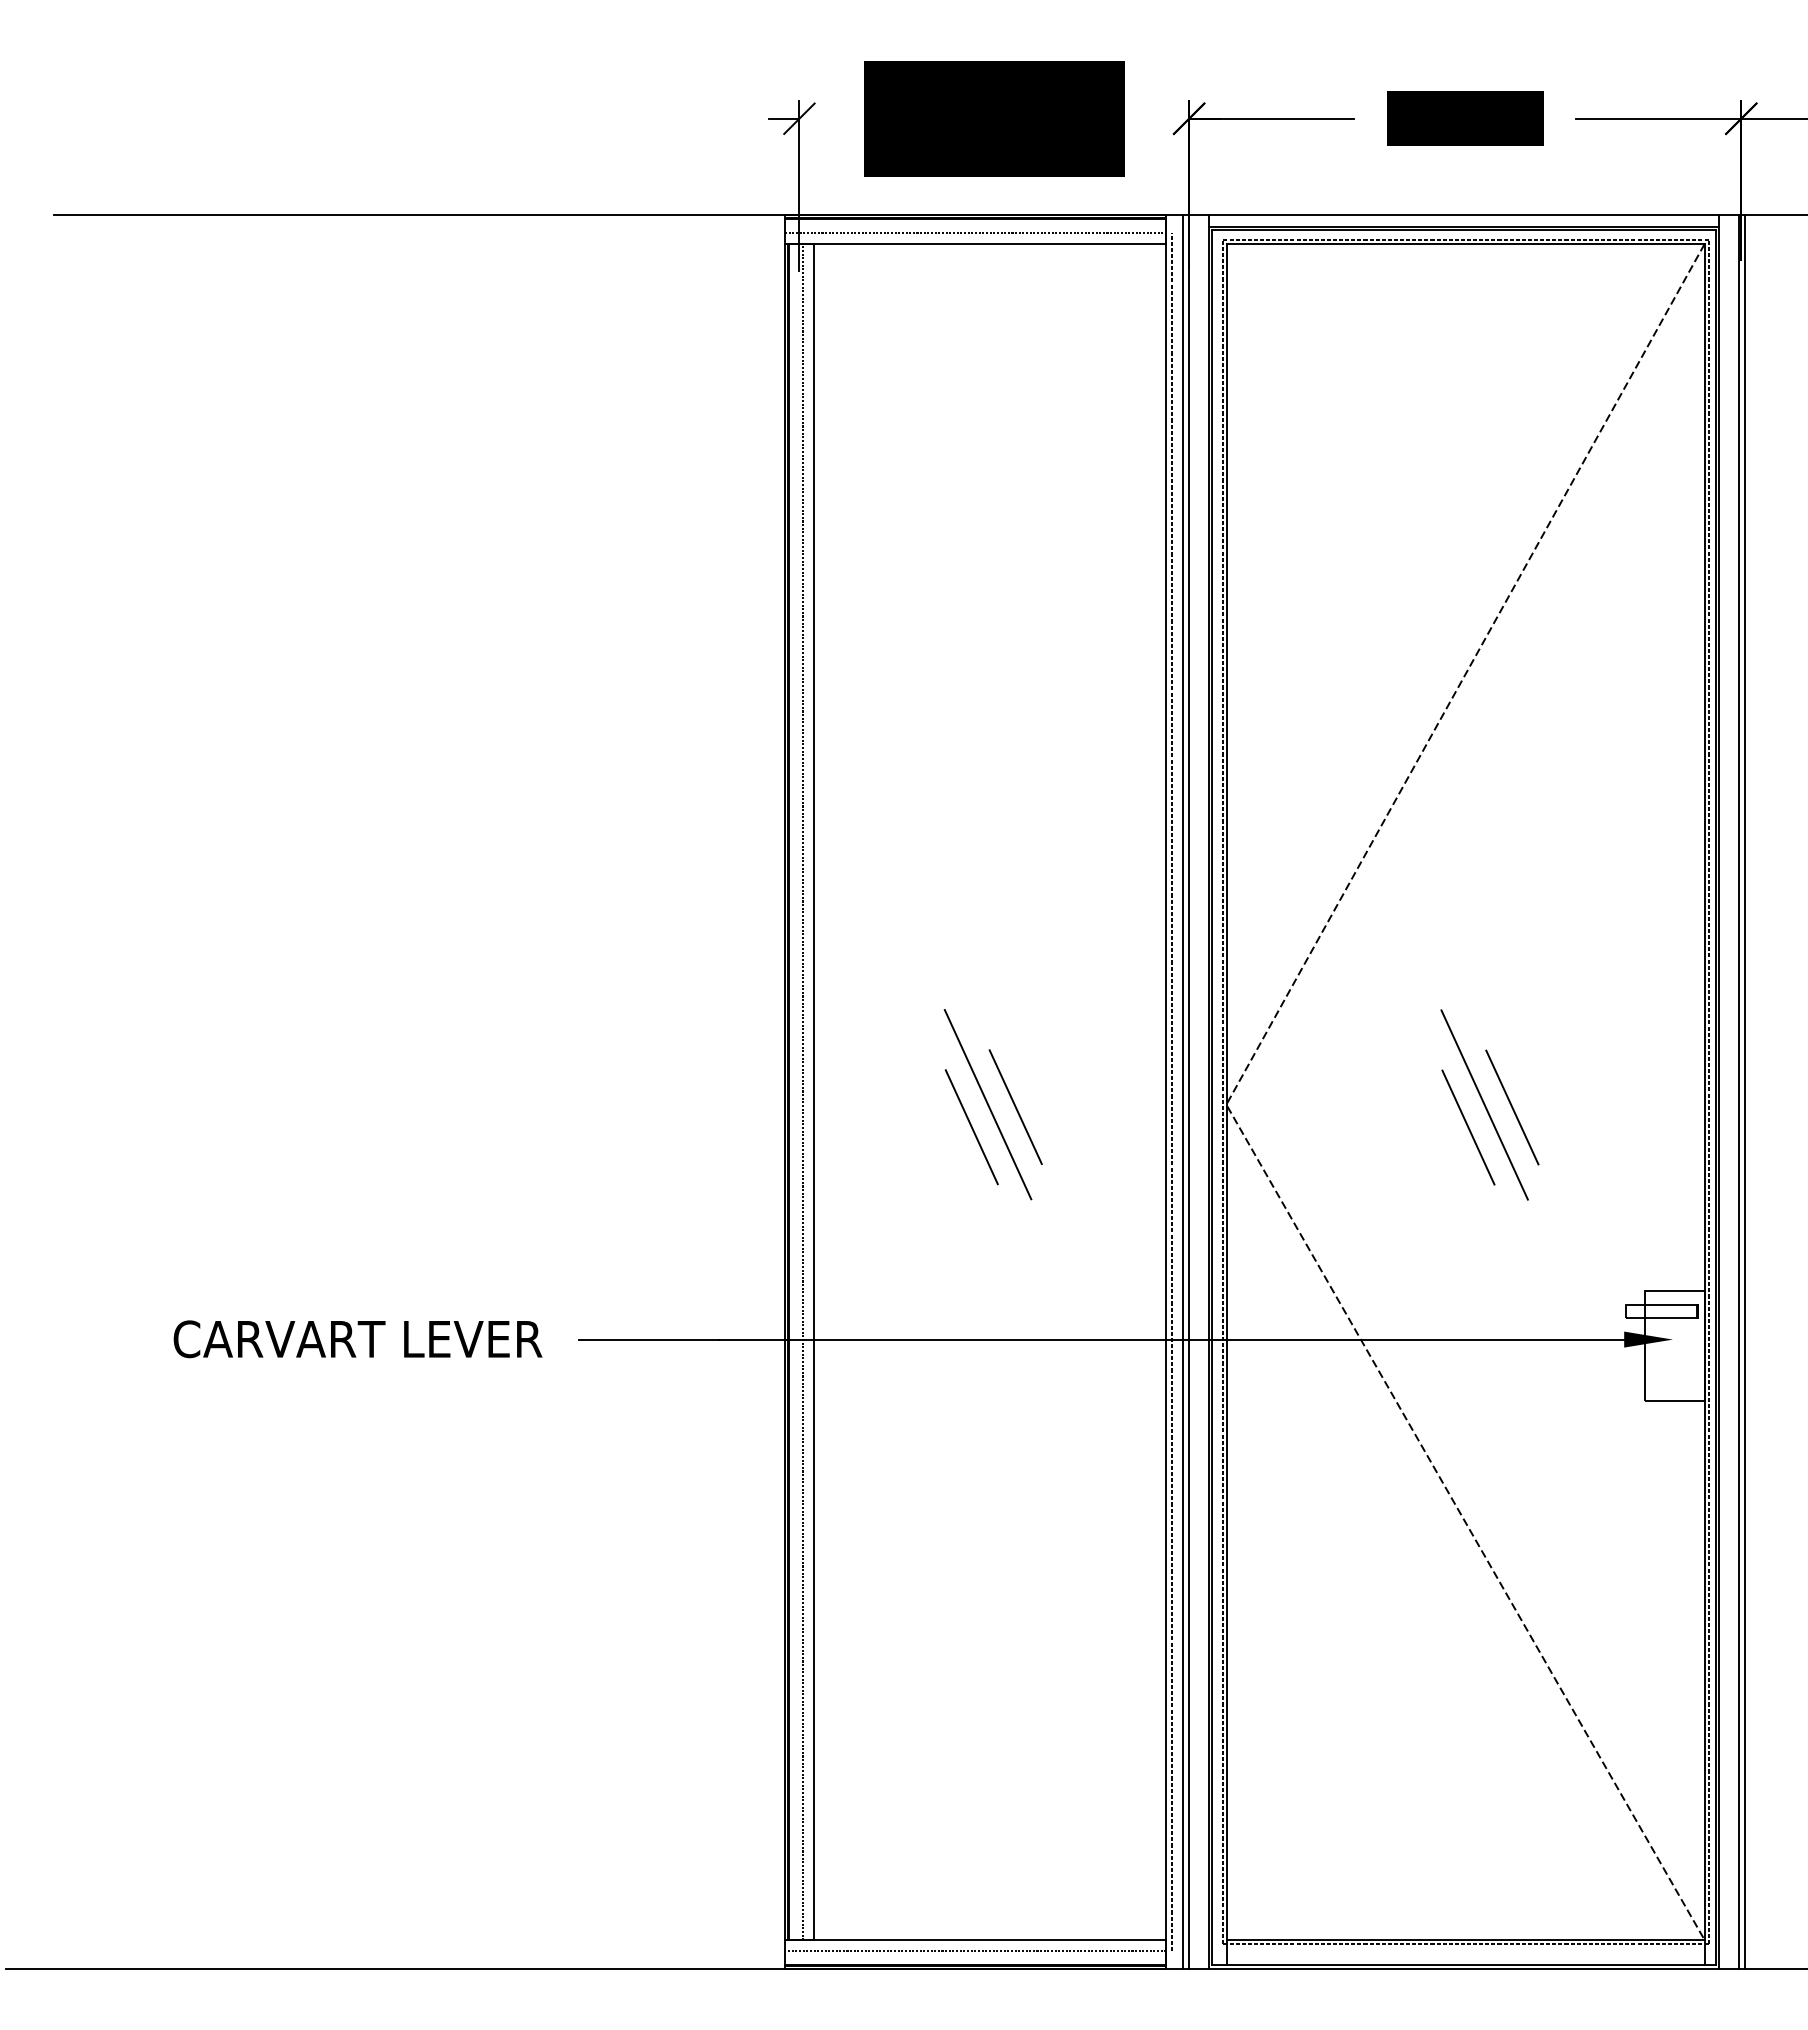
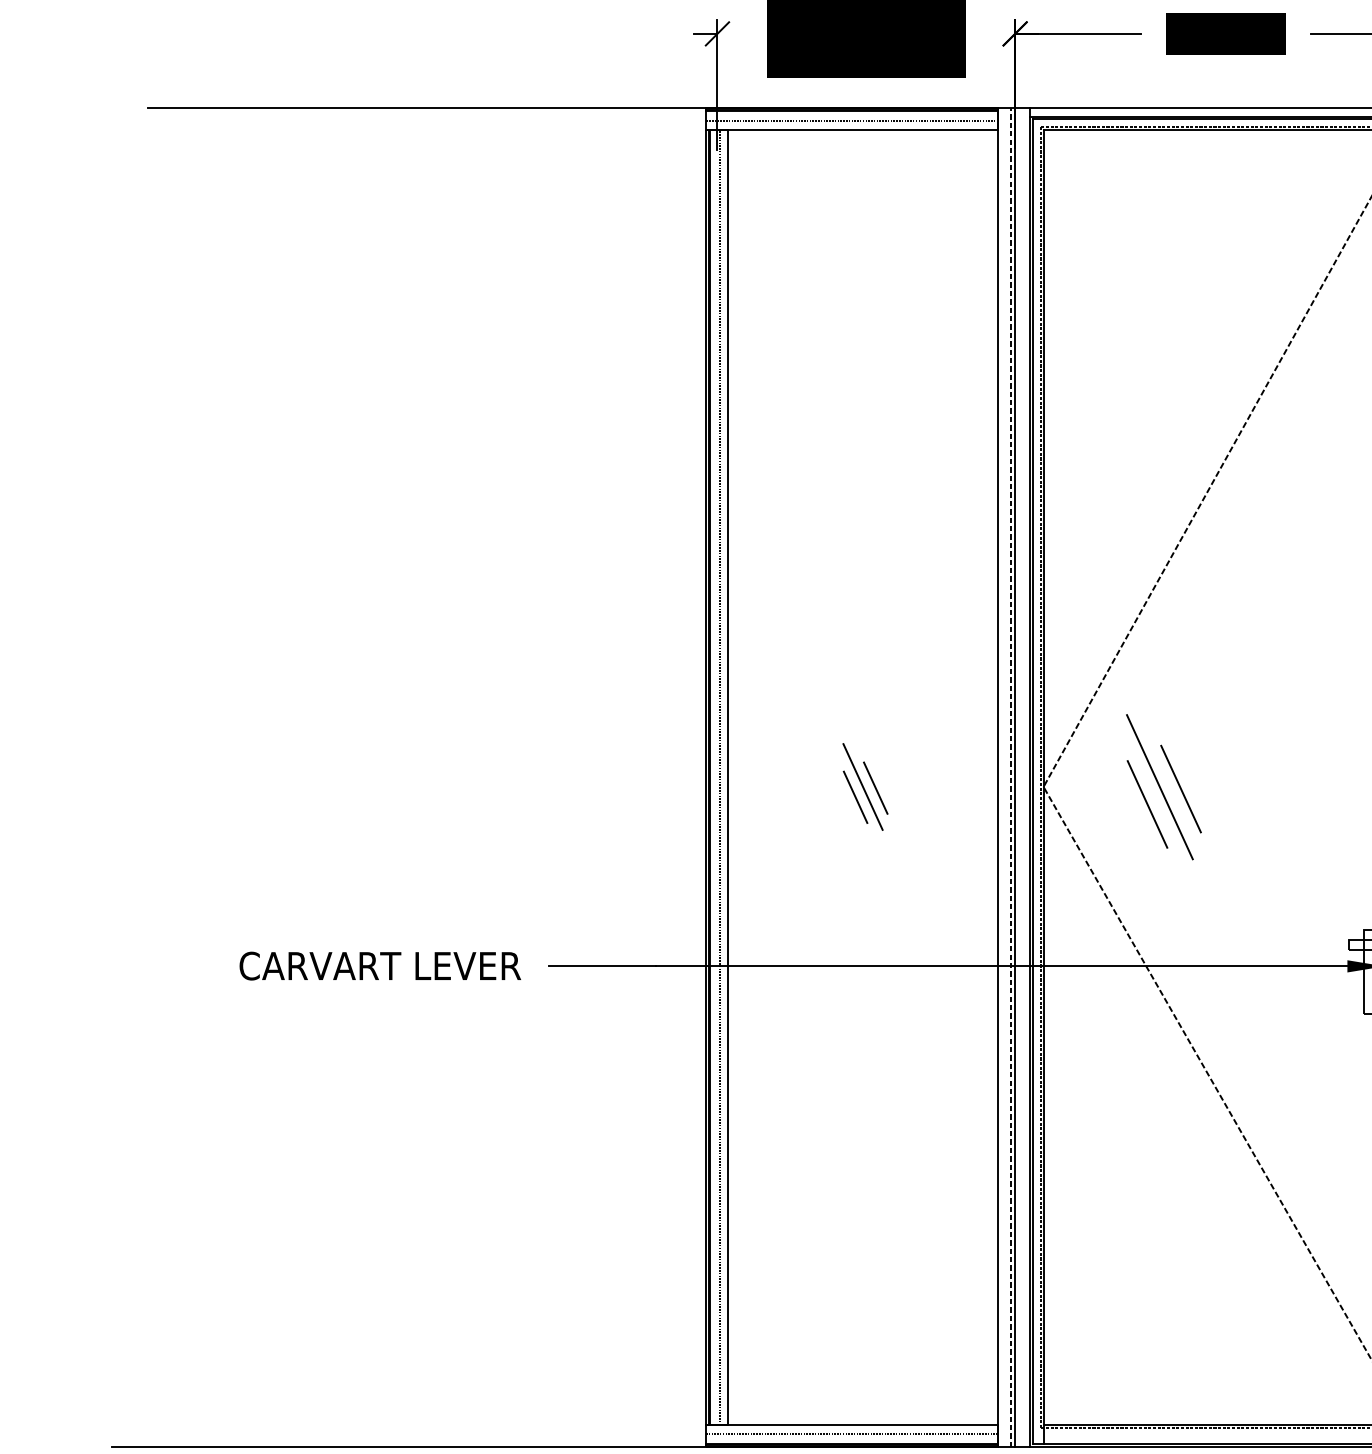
line: (1171, 1092) -> (1001, 777), removed
line: (1183, 1092) -> (1010, 777), solid -> dashed
part: (992, 1104) -> (864, 786), size x0.6
part: (1489, 1104) -> (1163, 786), moved

